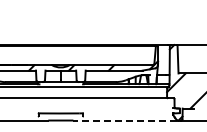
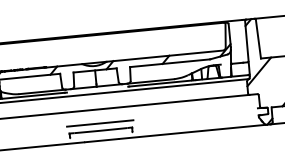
line: (60, 108) -> (99, 123), added
line: (125, 120) -> (192, 131), dashed -> solid

